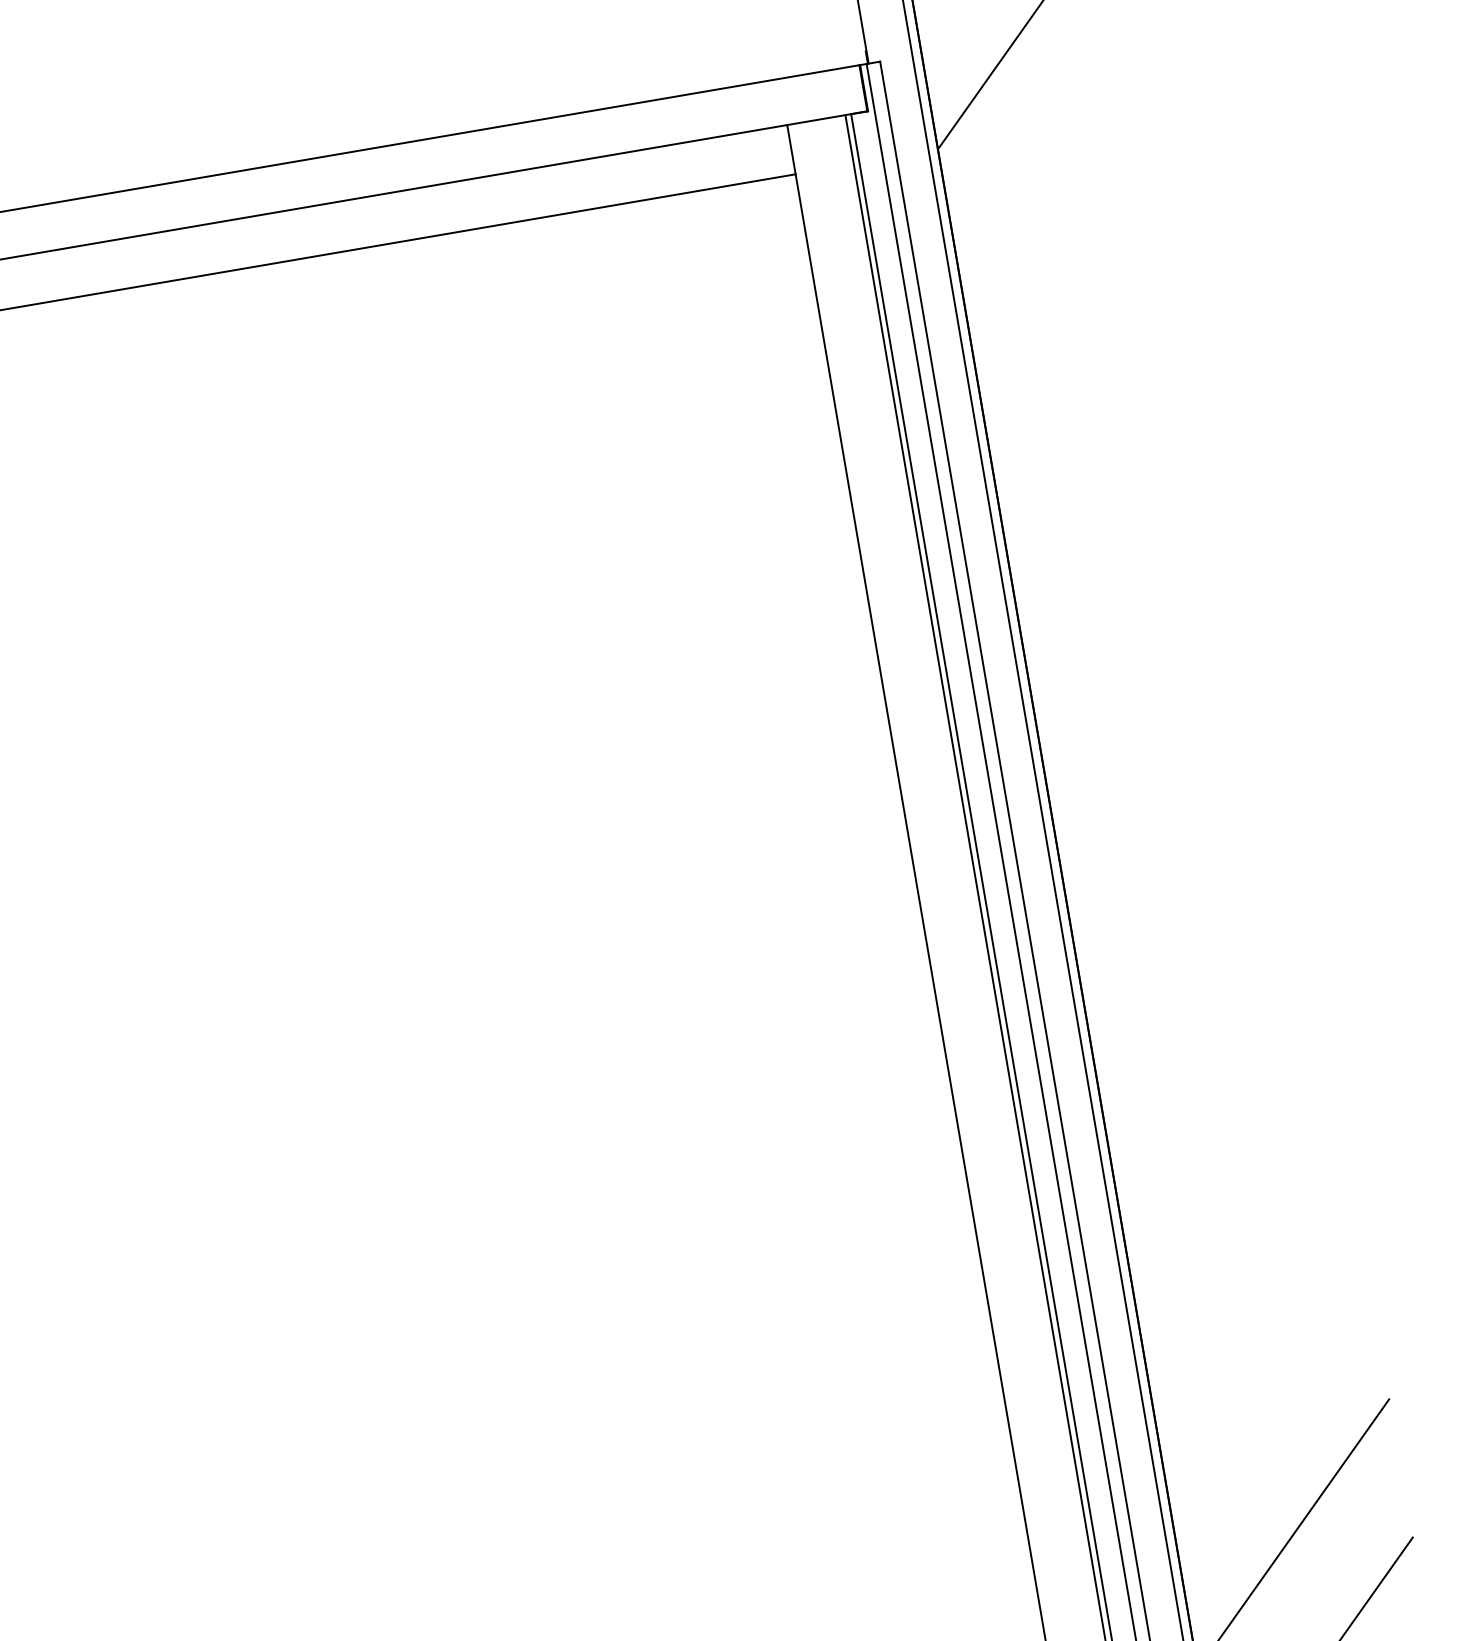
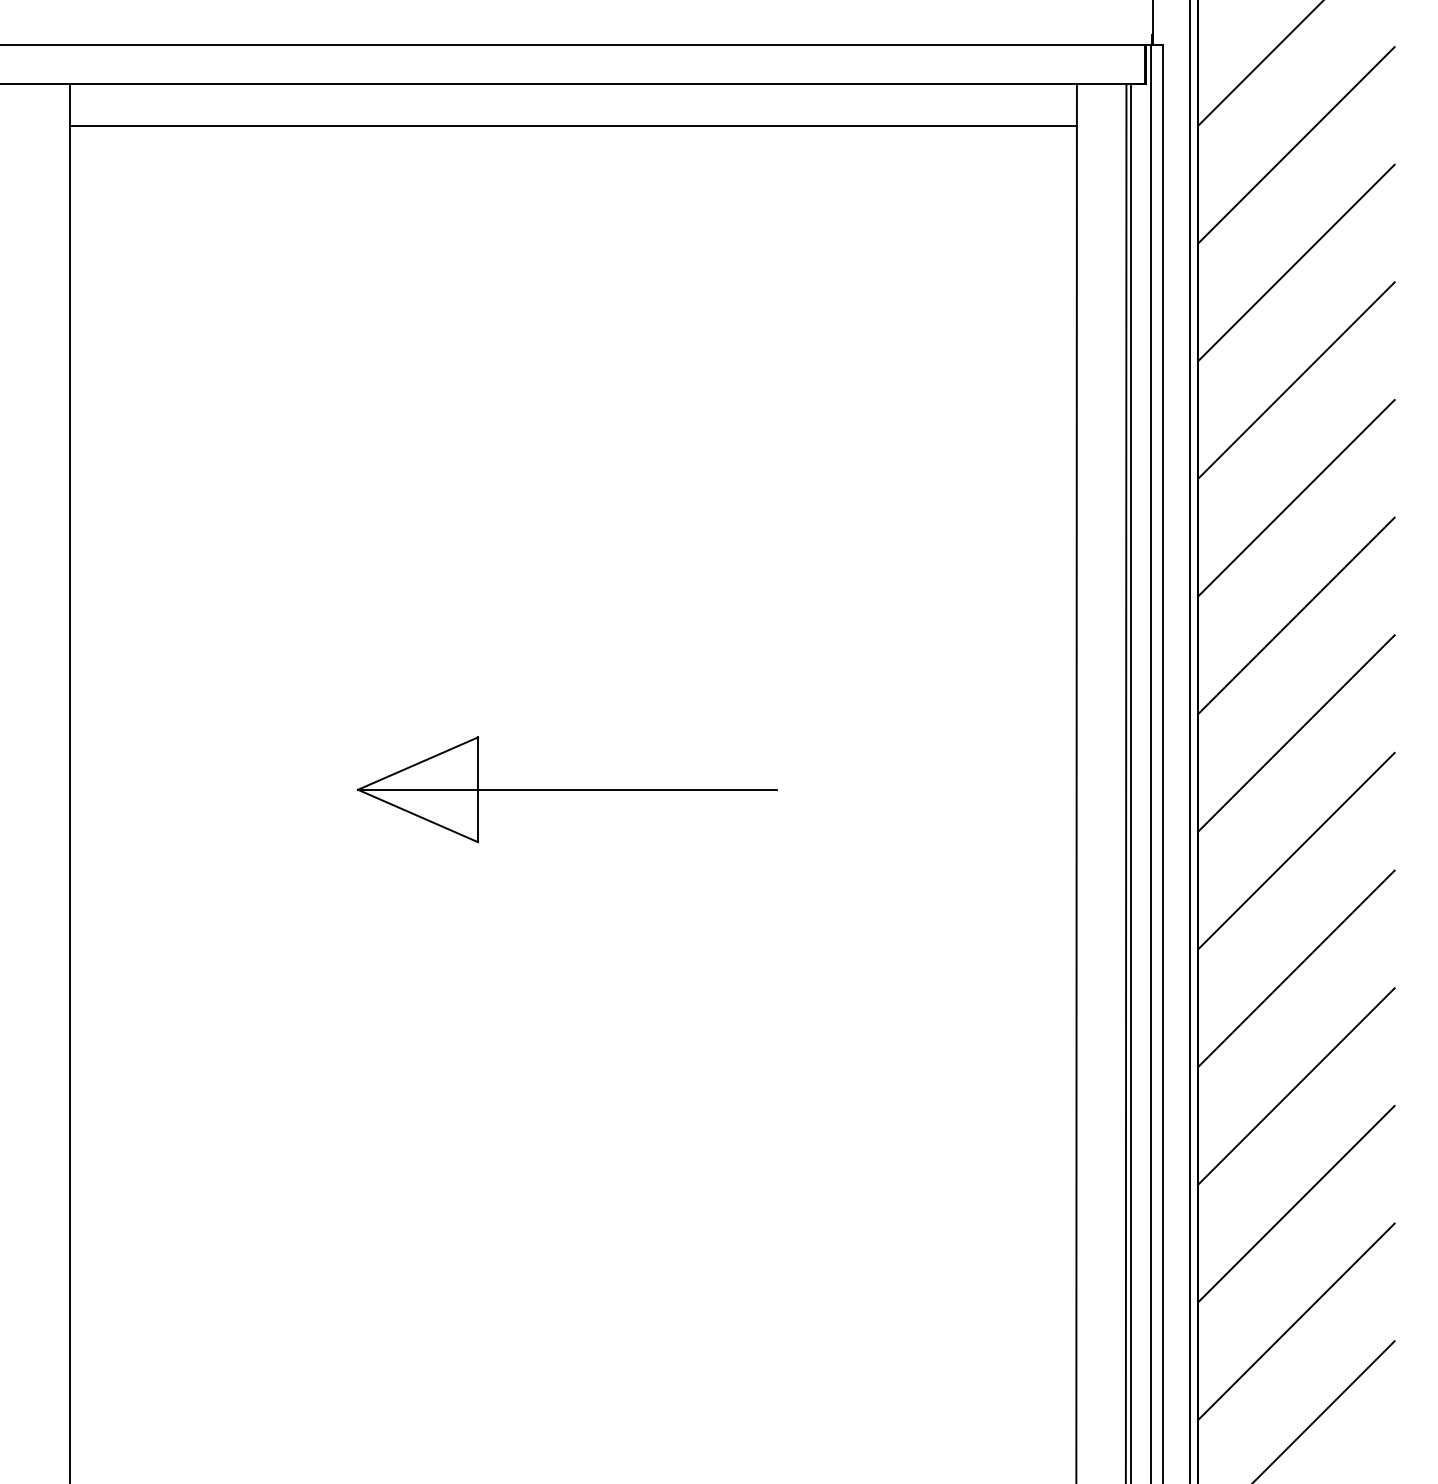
line: (1057, 152) -> (1296, 145), added
line: (1080, 290) -> (1296, 262), added
line: (1104, 428) -> (1296, 380), added
line: (1128, 567) -> (1296, 498), added
line: (1151, 704) -> (1296, 615), added
line: (1175, 843) -> (1296, 733), added
line: (1198, 980) -> (1296, 850), added
part: (330, 1055) -> (567, 789), added
line: (1222, 1119) -> (1296, 968), added
line: (1246, 1258) -> (1296, 1086), added
line: (1269, 1395) -> (1296, 1203), added

